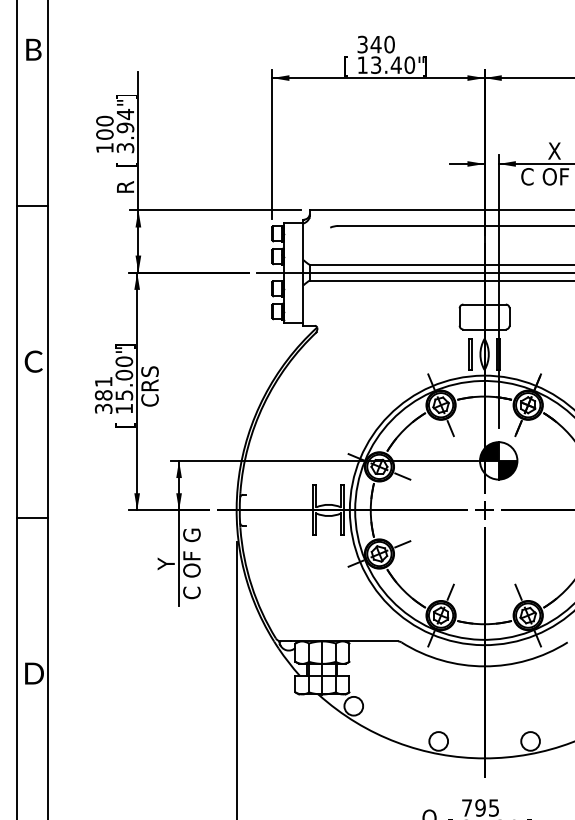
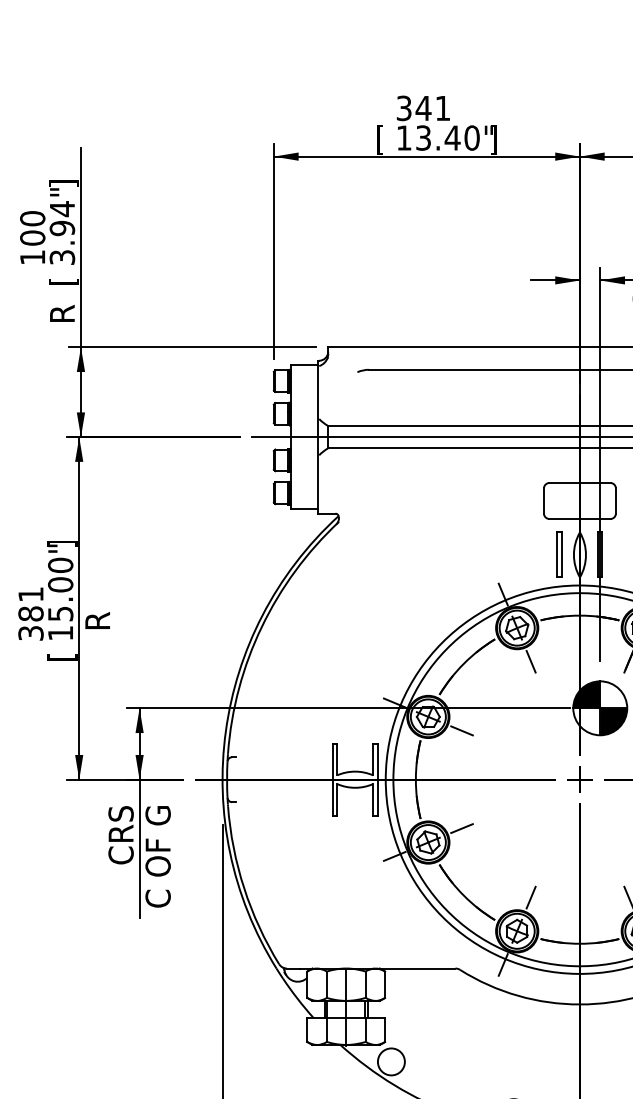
text: (389, 44) -> (442, 108), 340 -> 341
text: (149, 386) -> (96, 601), CRS -> R
text: (166, 549) -> (121, 836), Y -> CRS

